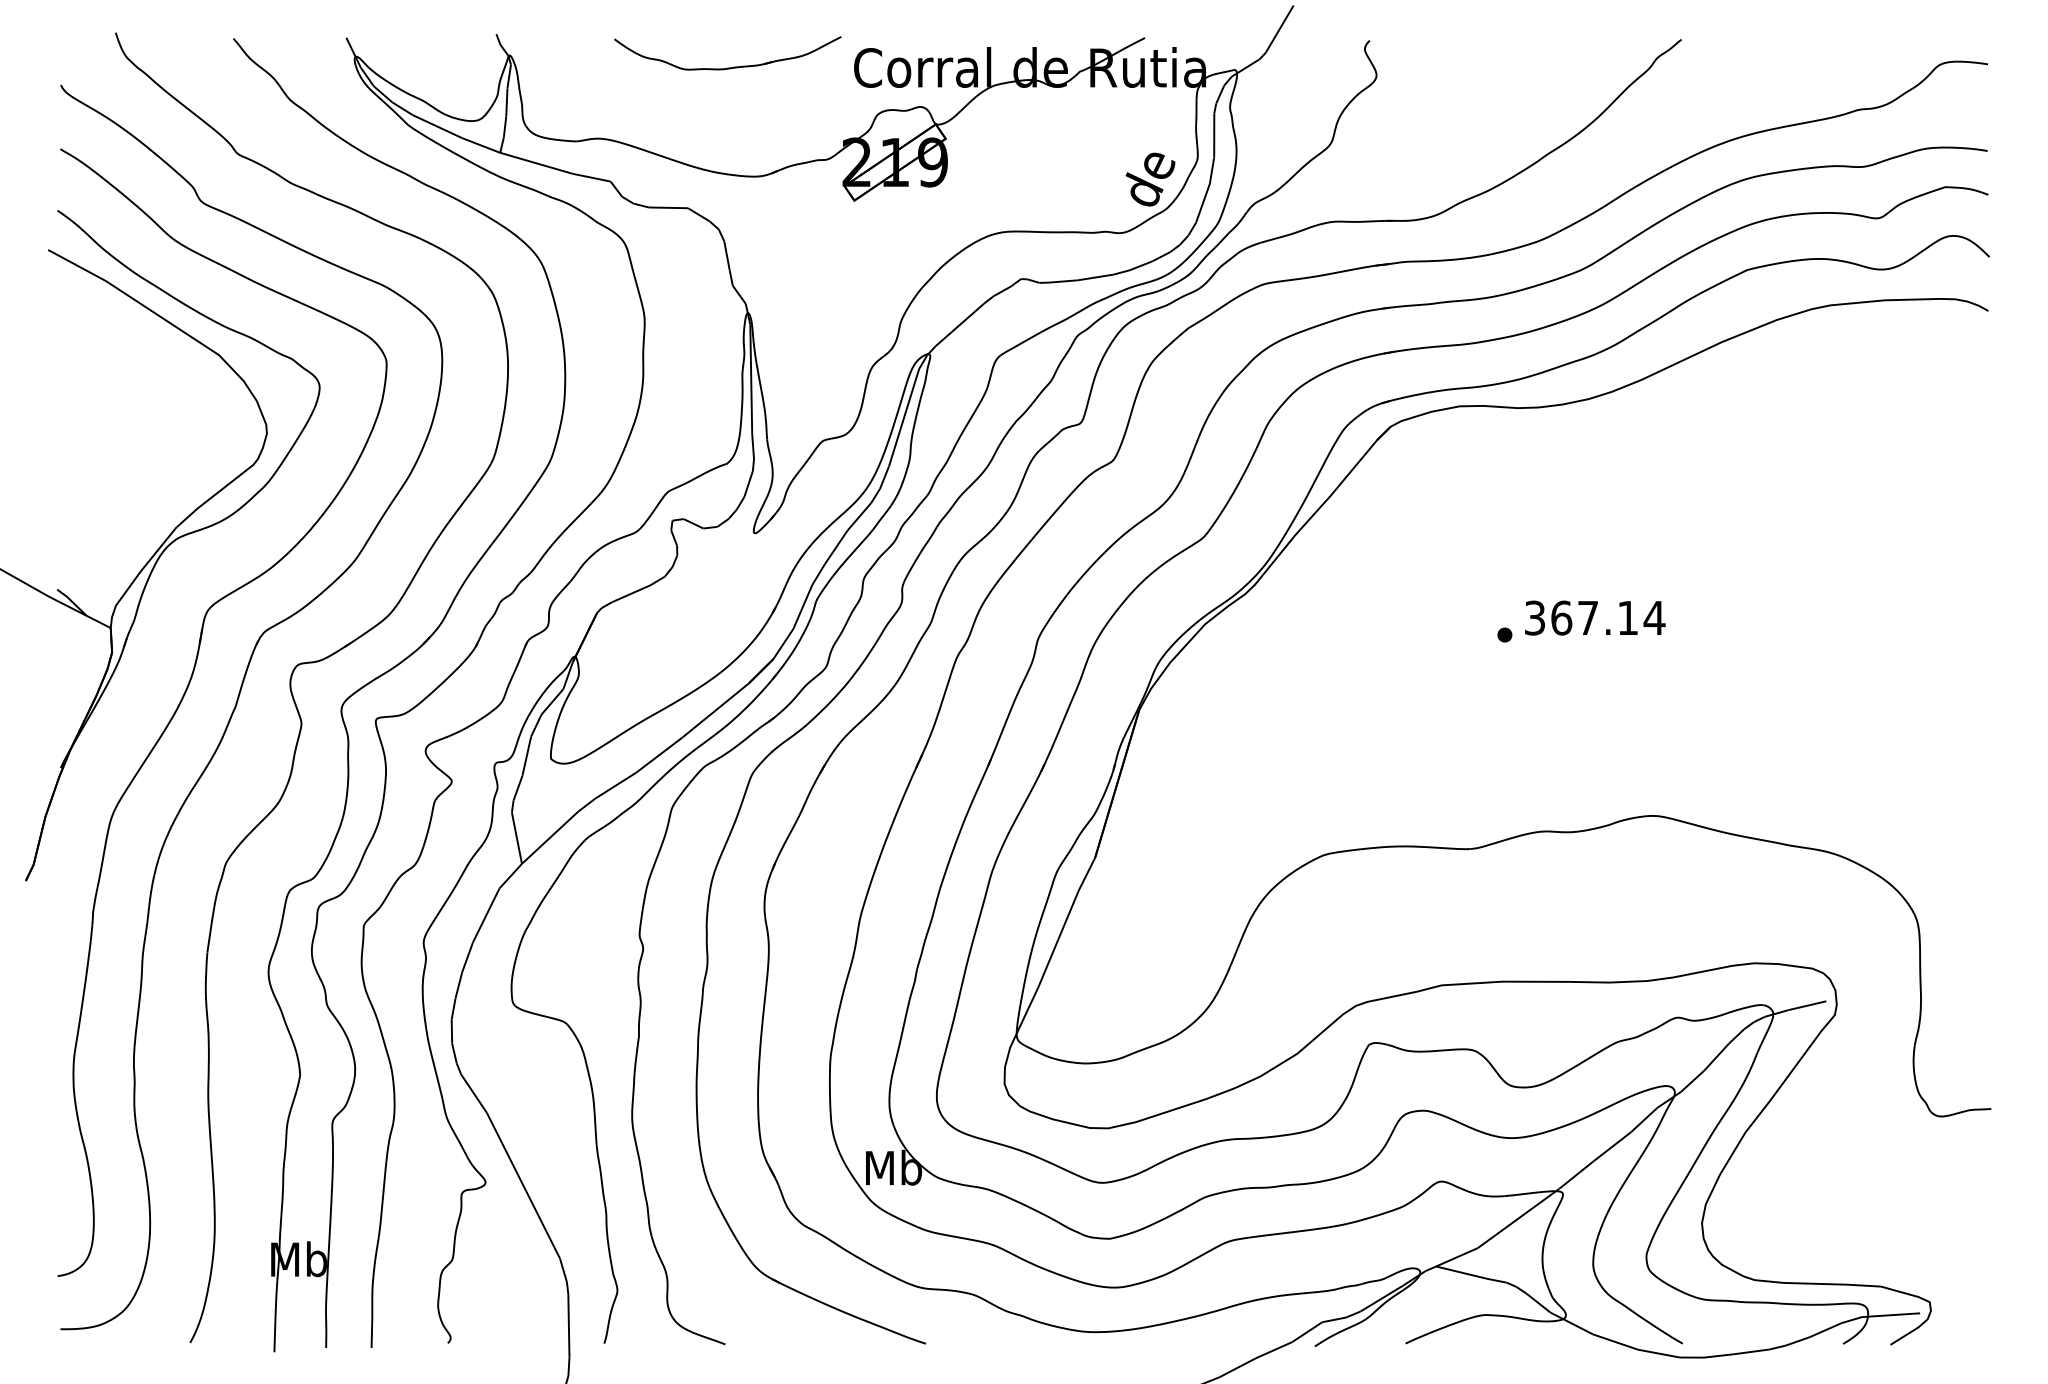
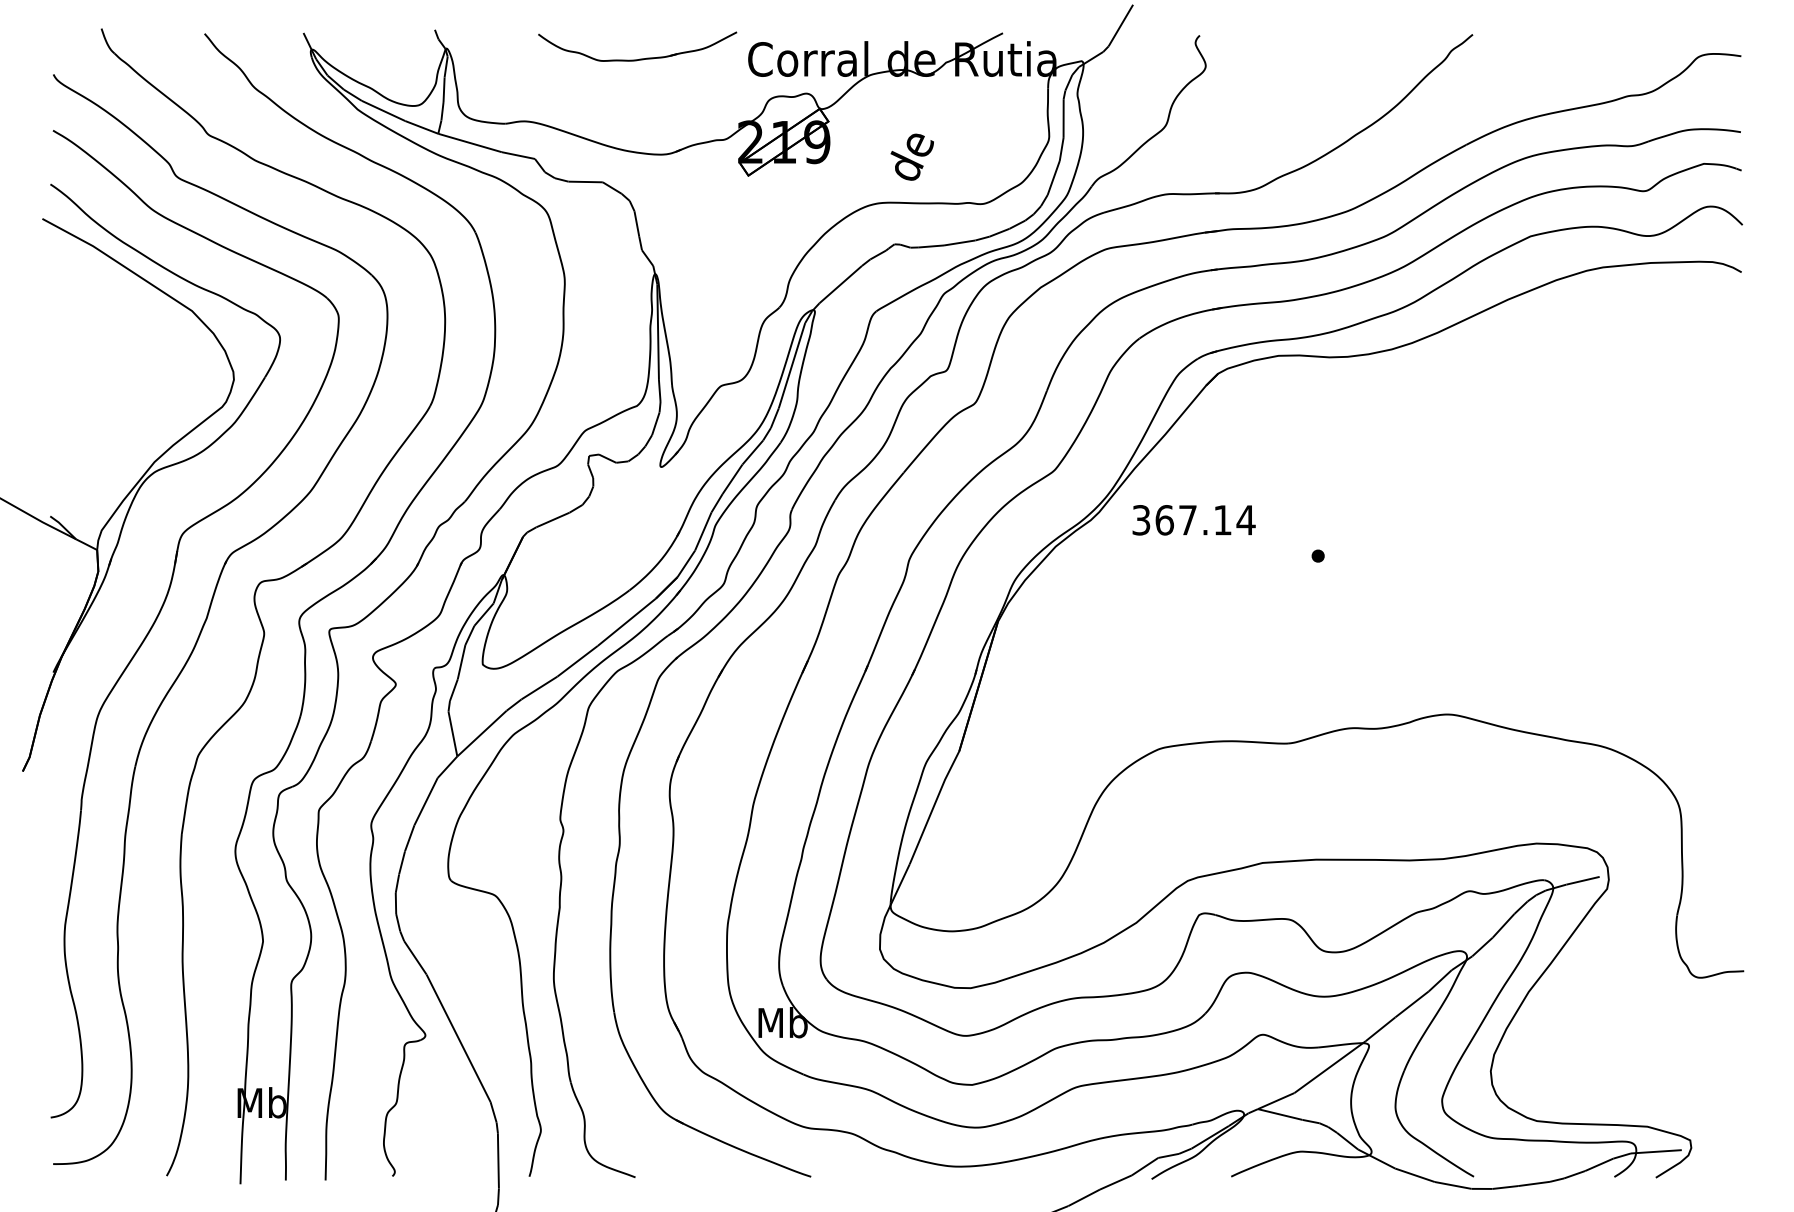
text: (1150, 179) -> (912, 157), moved
text: (1595, 617) -> (1194, 519), moved

